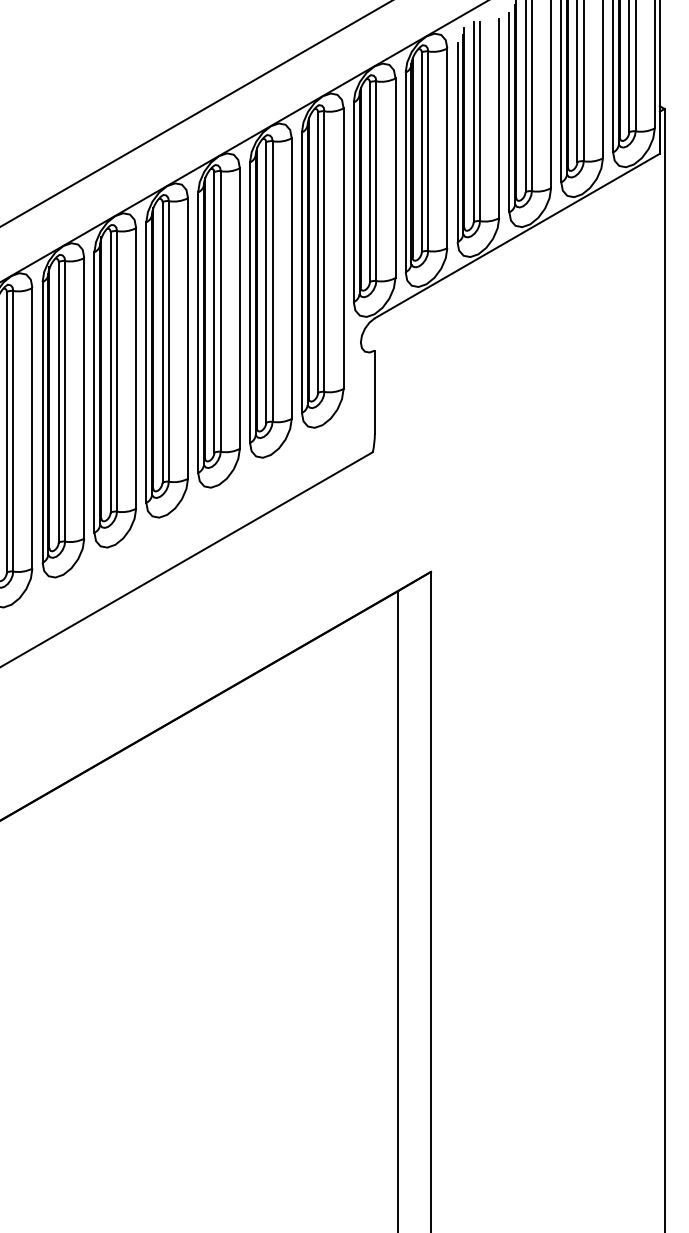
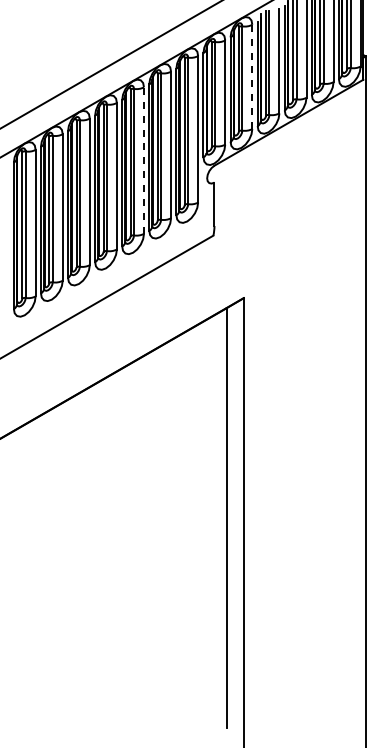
line: (447, 147) -> (252, 76), solid -> dashed
line: (240, 308) -> (144, 160), solid -> dashed

